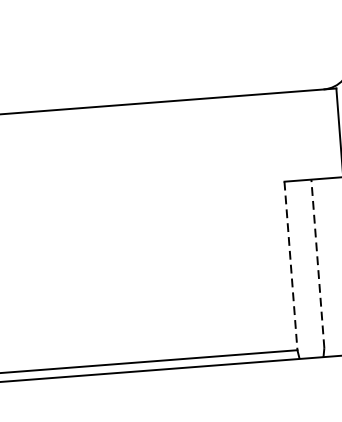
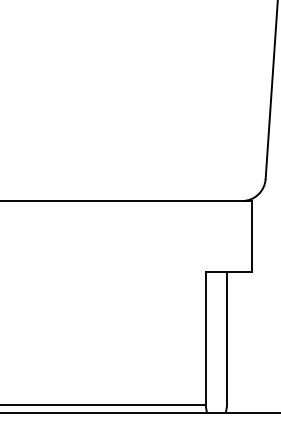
line: (318, 263) -> (227, 338), dashed -> solid
line: (290, 265) -> (205, 338), dashed -> solid

